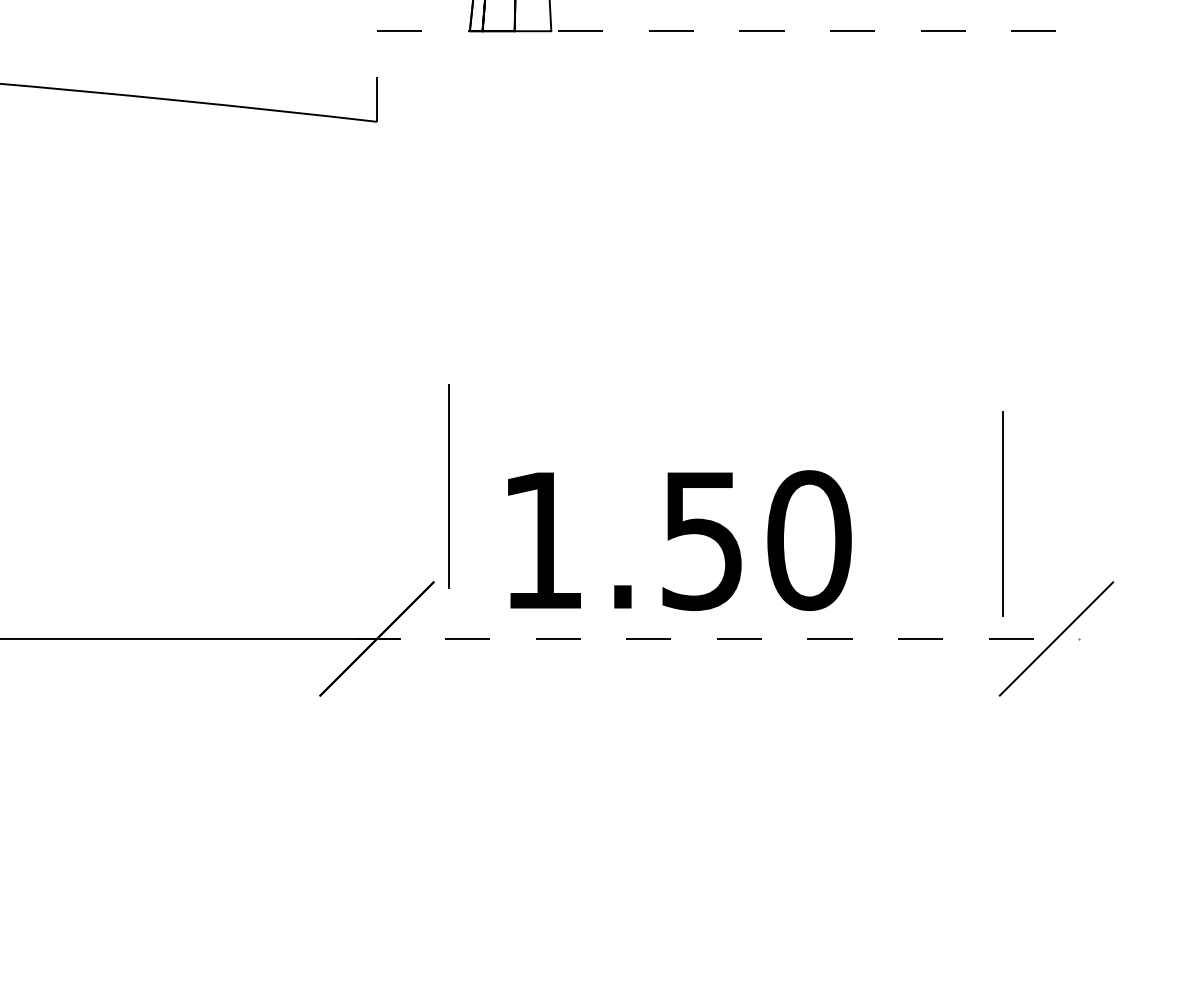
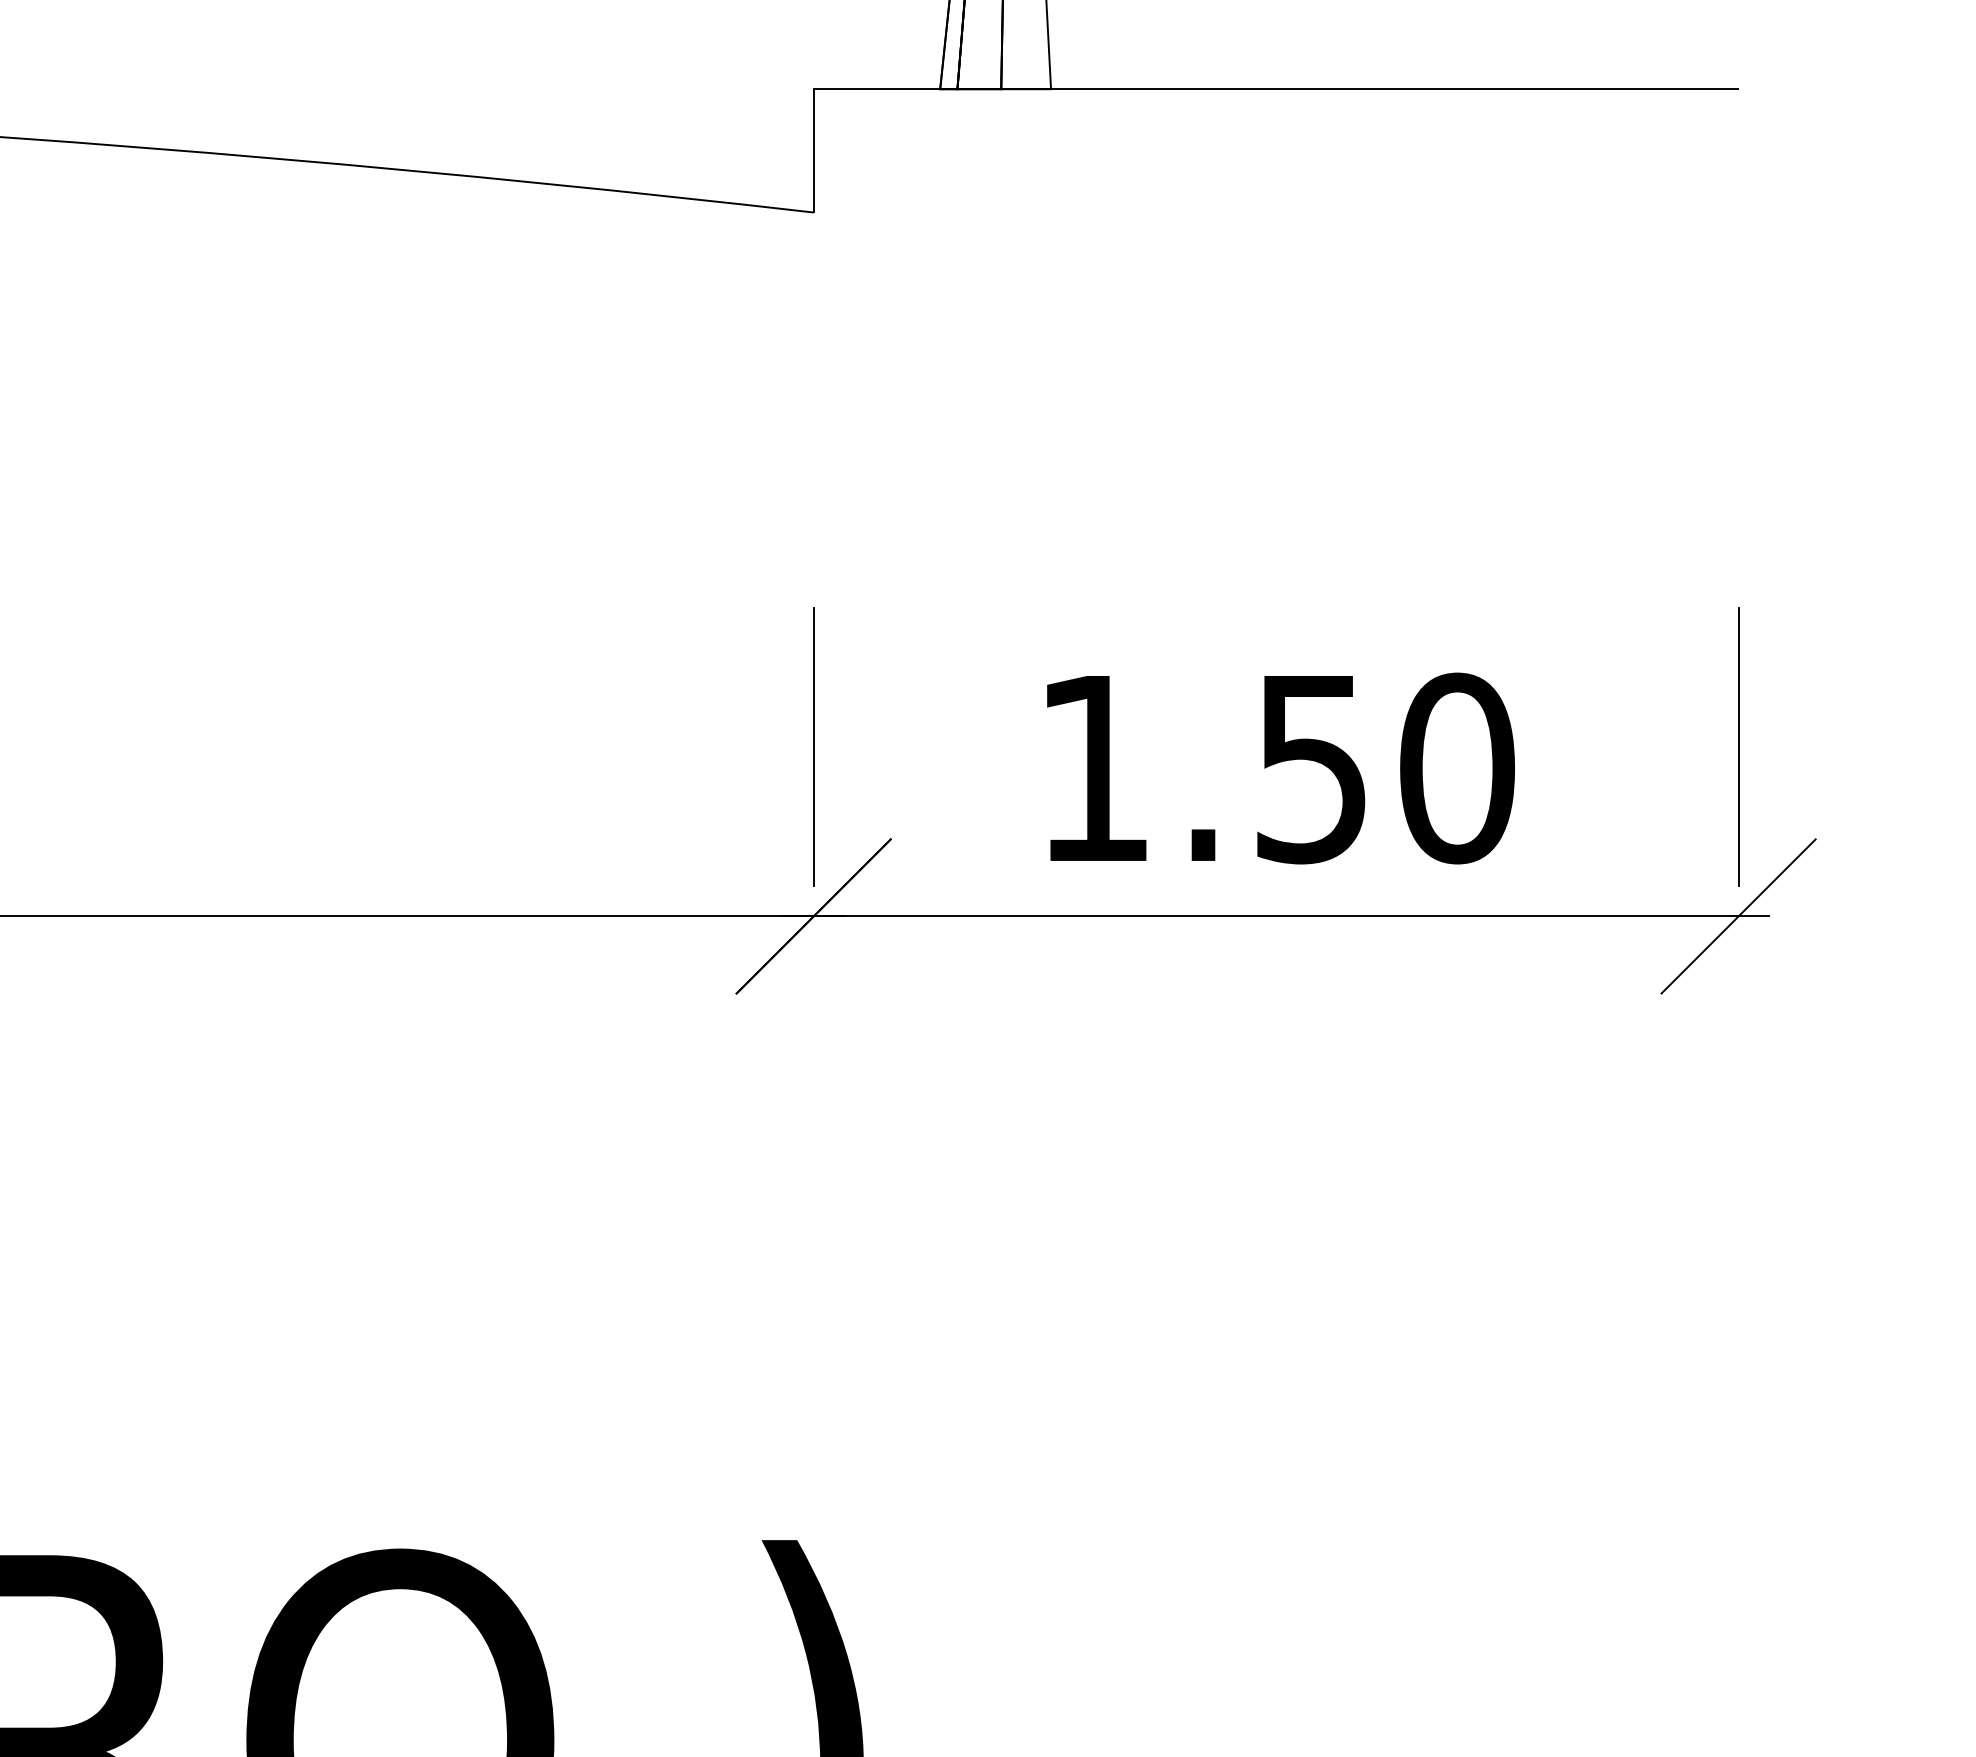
line: (670, 31) -> (1213, 89), dashed -> solid
line: (448, 486) -> (813, 746), moved
line: (1002, 514) -> (1738, 746), moved
text: (679, 540) -> (1280, 768), moved
line: (716, 639) -> (1276, 916), dashed -> solid

